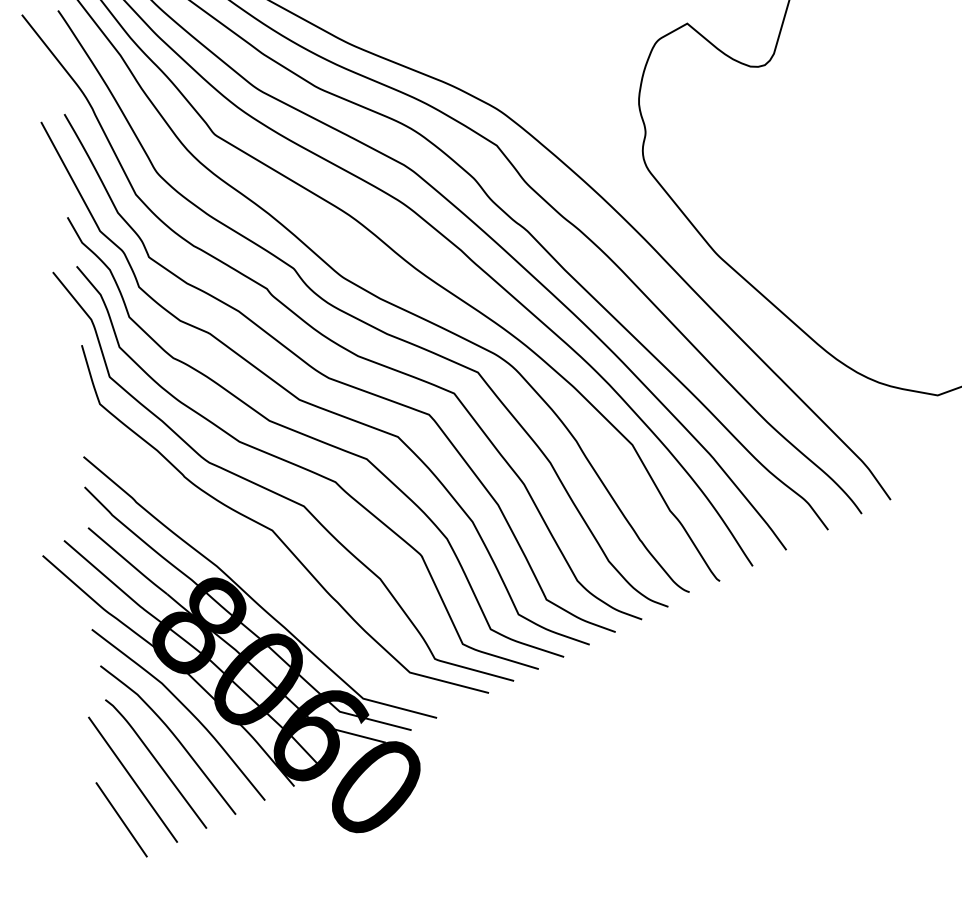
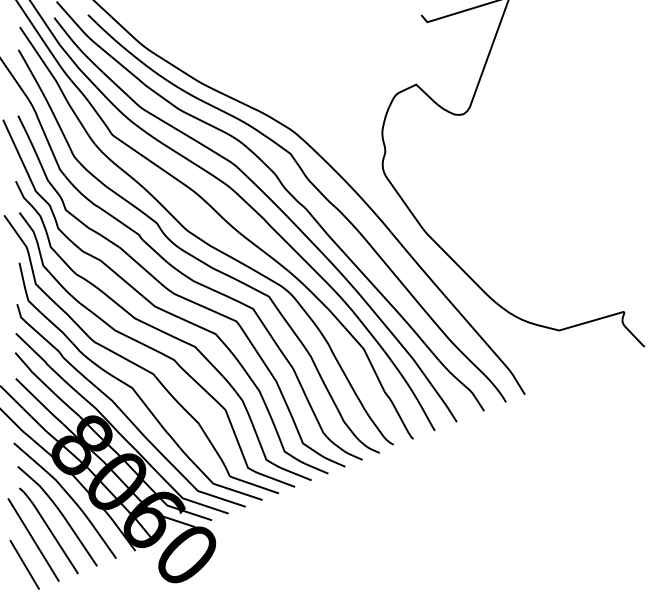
curve: (260, 568) -> (123, 411), added

